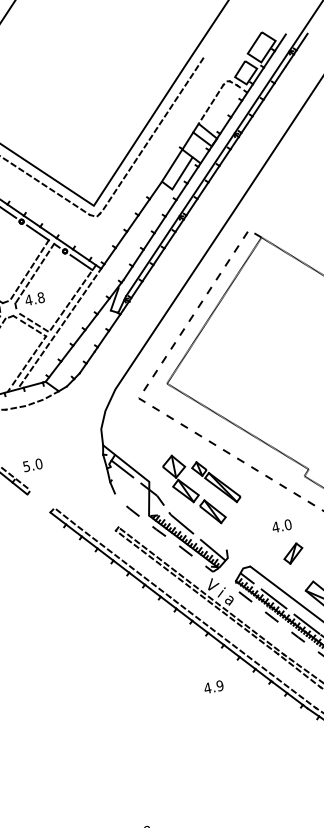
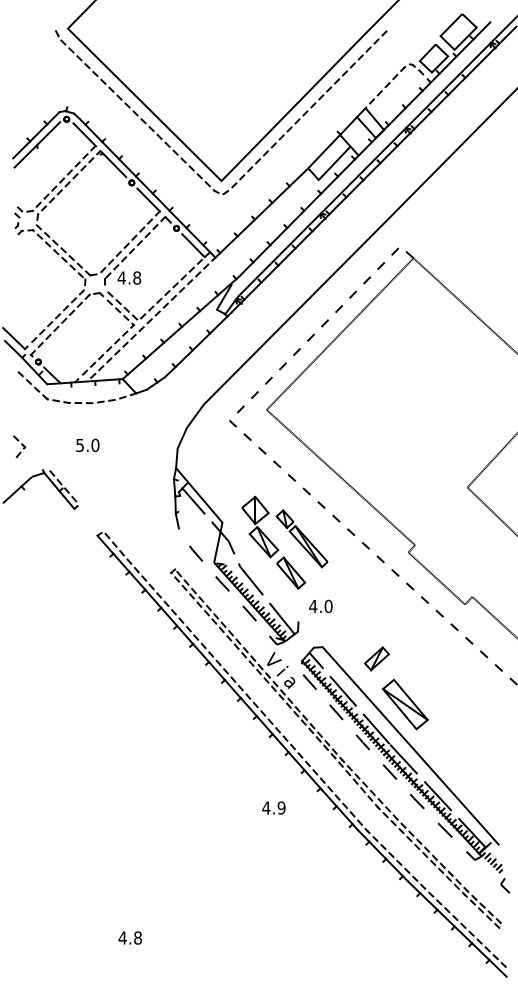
text: (32, 465) -> (87, 445), moved
text: (281, 526) -> (320, 606), moved
part: (292, 553) -> (376, 658), moved
text: (213, 686) -> (273, 807), moved

